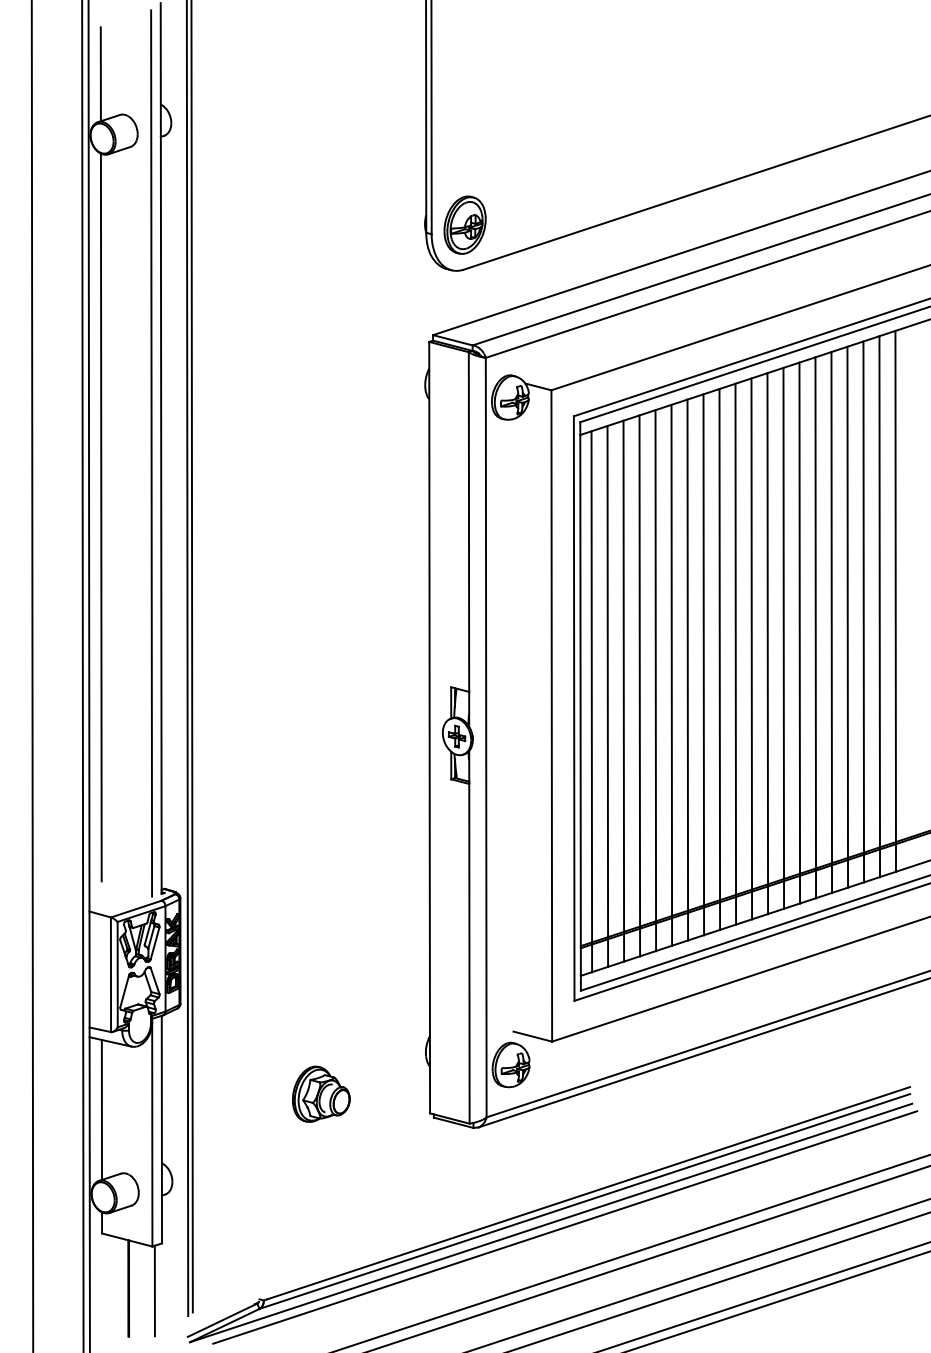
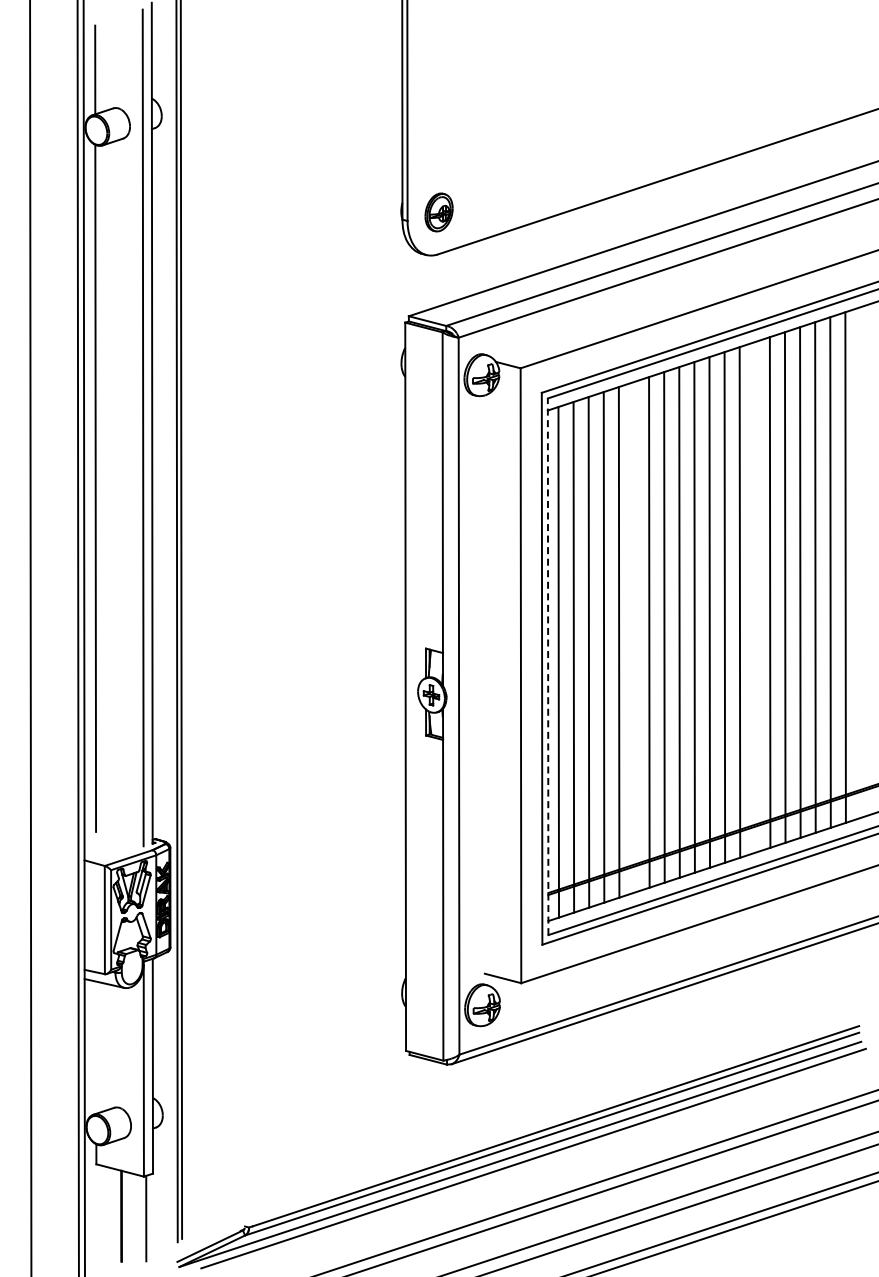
part: (464, 225) -> (438, 212), size x0.7
line: (799, 633) -> (754, 597), removed
line: (671, 675) -> (633, 637), removed
line: (580, 706) -> (548, 666), solid -> dashed
part: (321, 1093) -> (303, 1032), removed
line: (102, 1109) -> (96, 1047), removed

